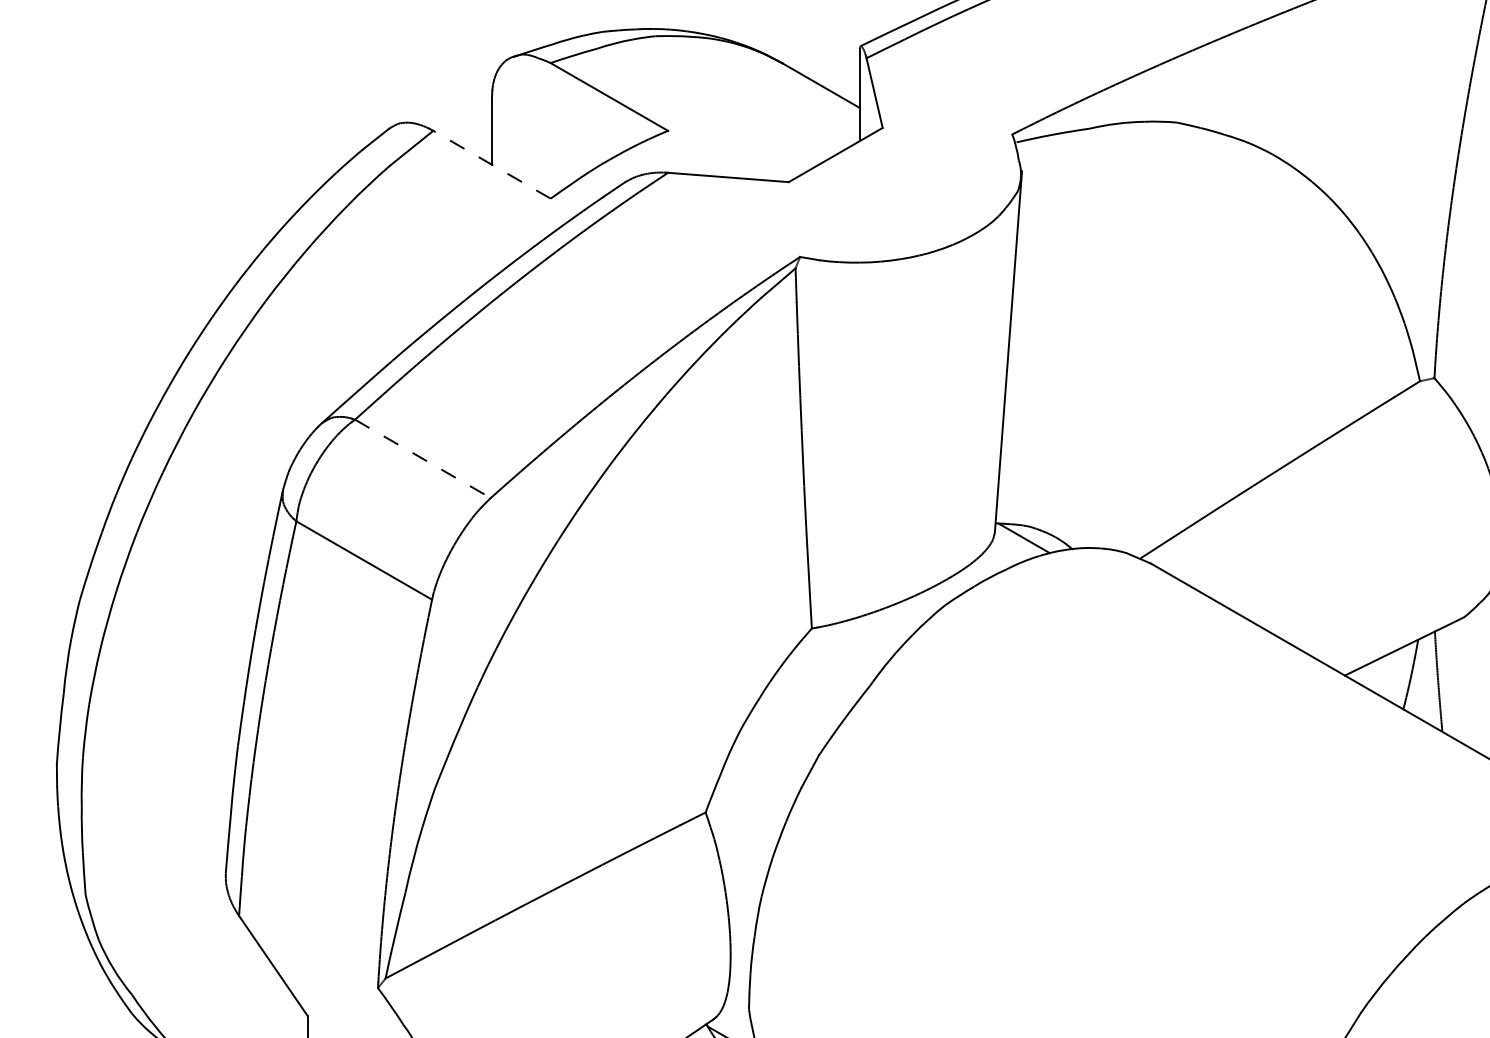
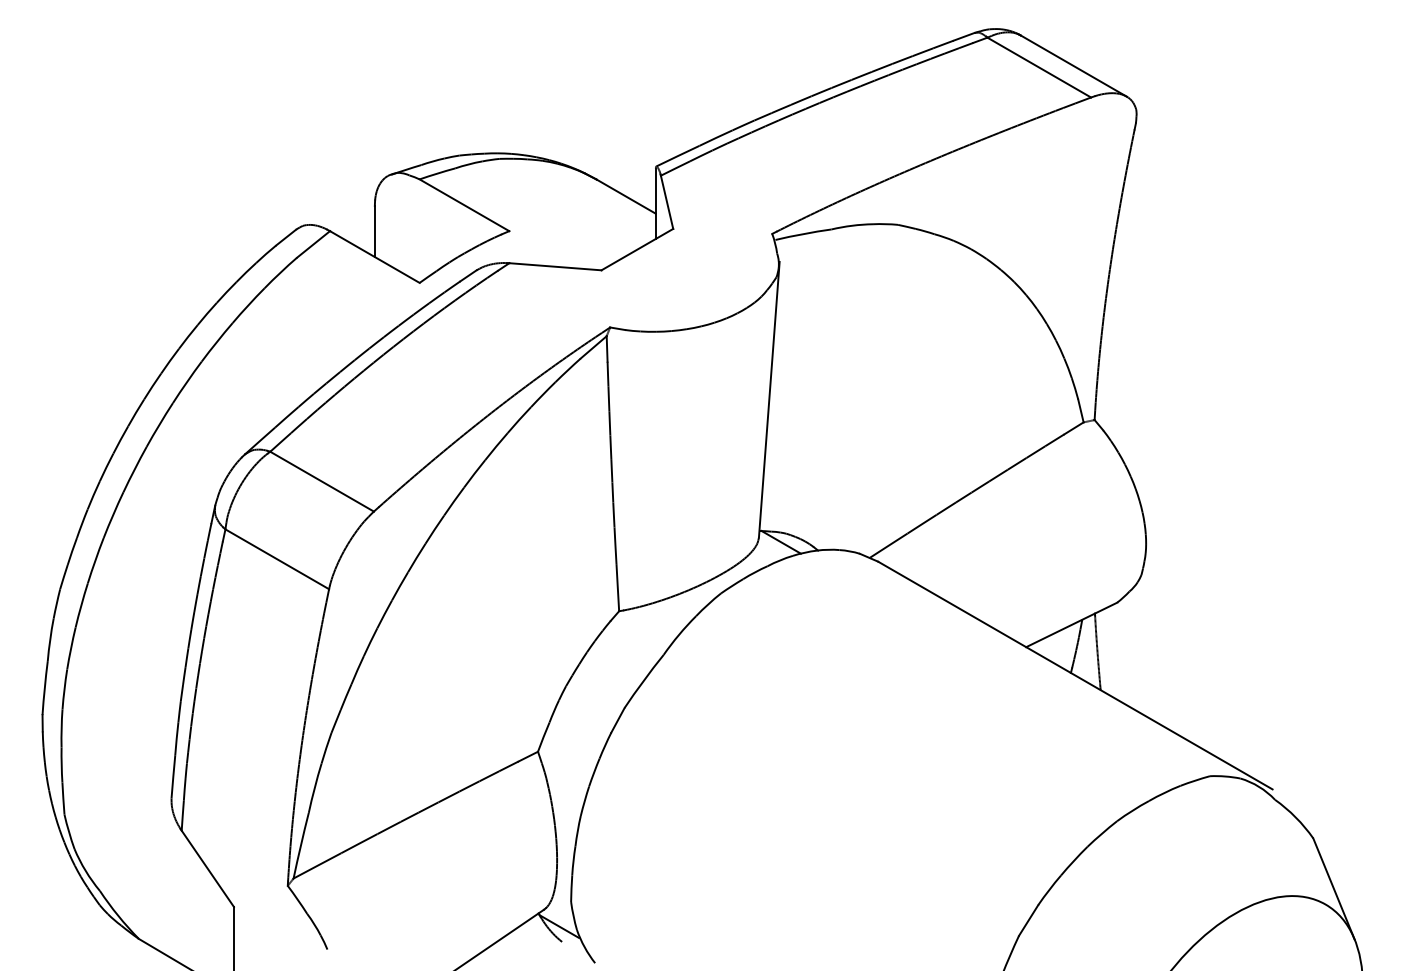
line: (491, 165) -> (374, 257), dashed -> solid
line: (423, 458) -> (322, 481), dashed -> solid

